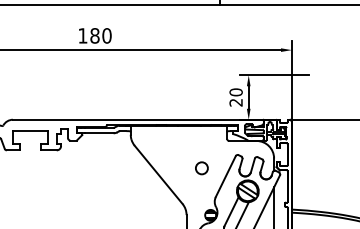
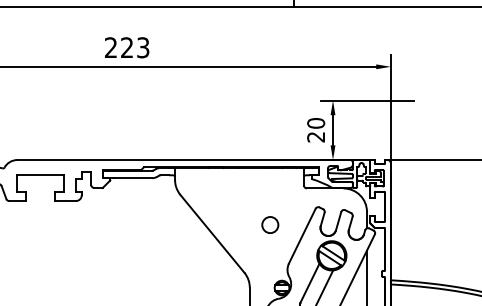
text: (95, 35) -> (127, 47), 180 -> 223

